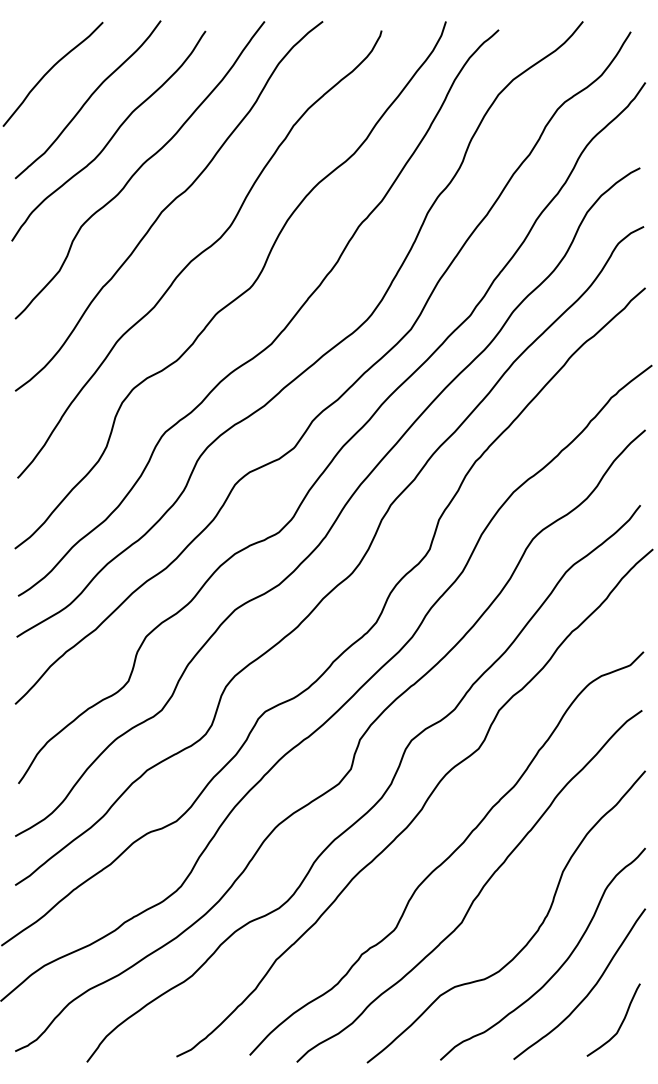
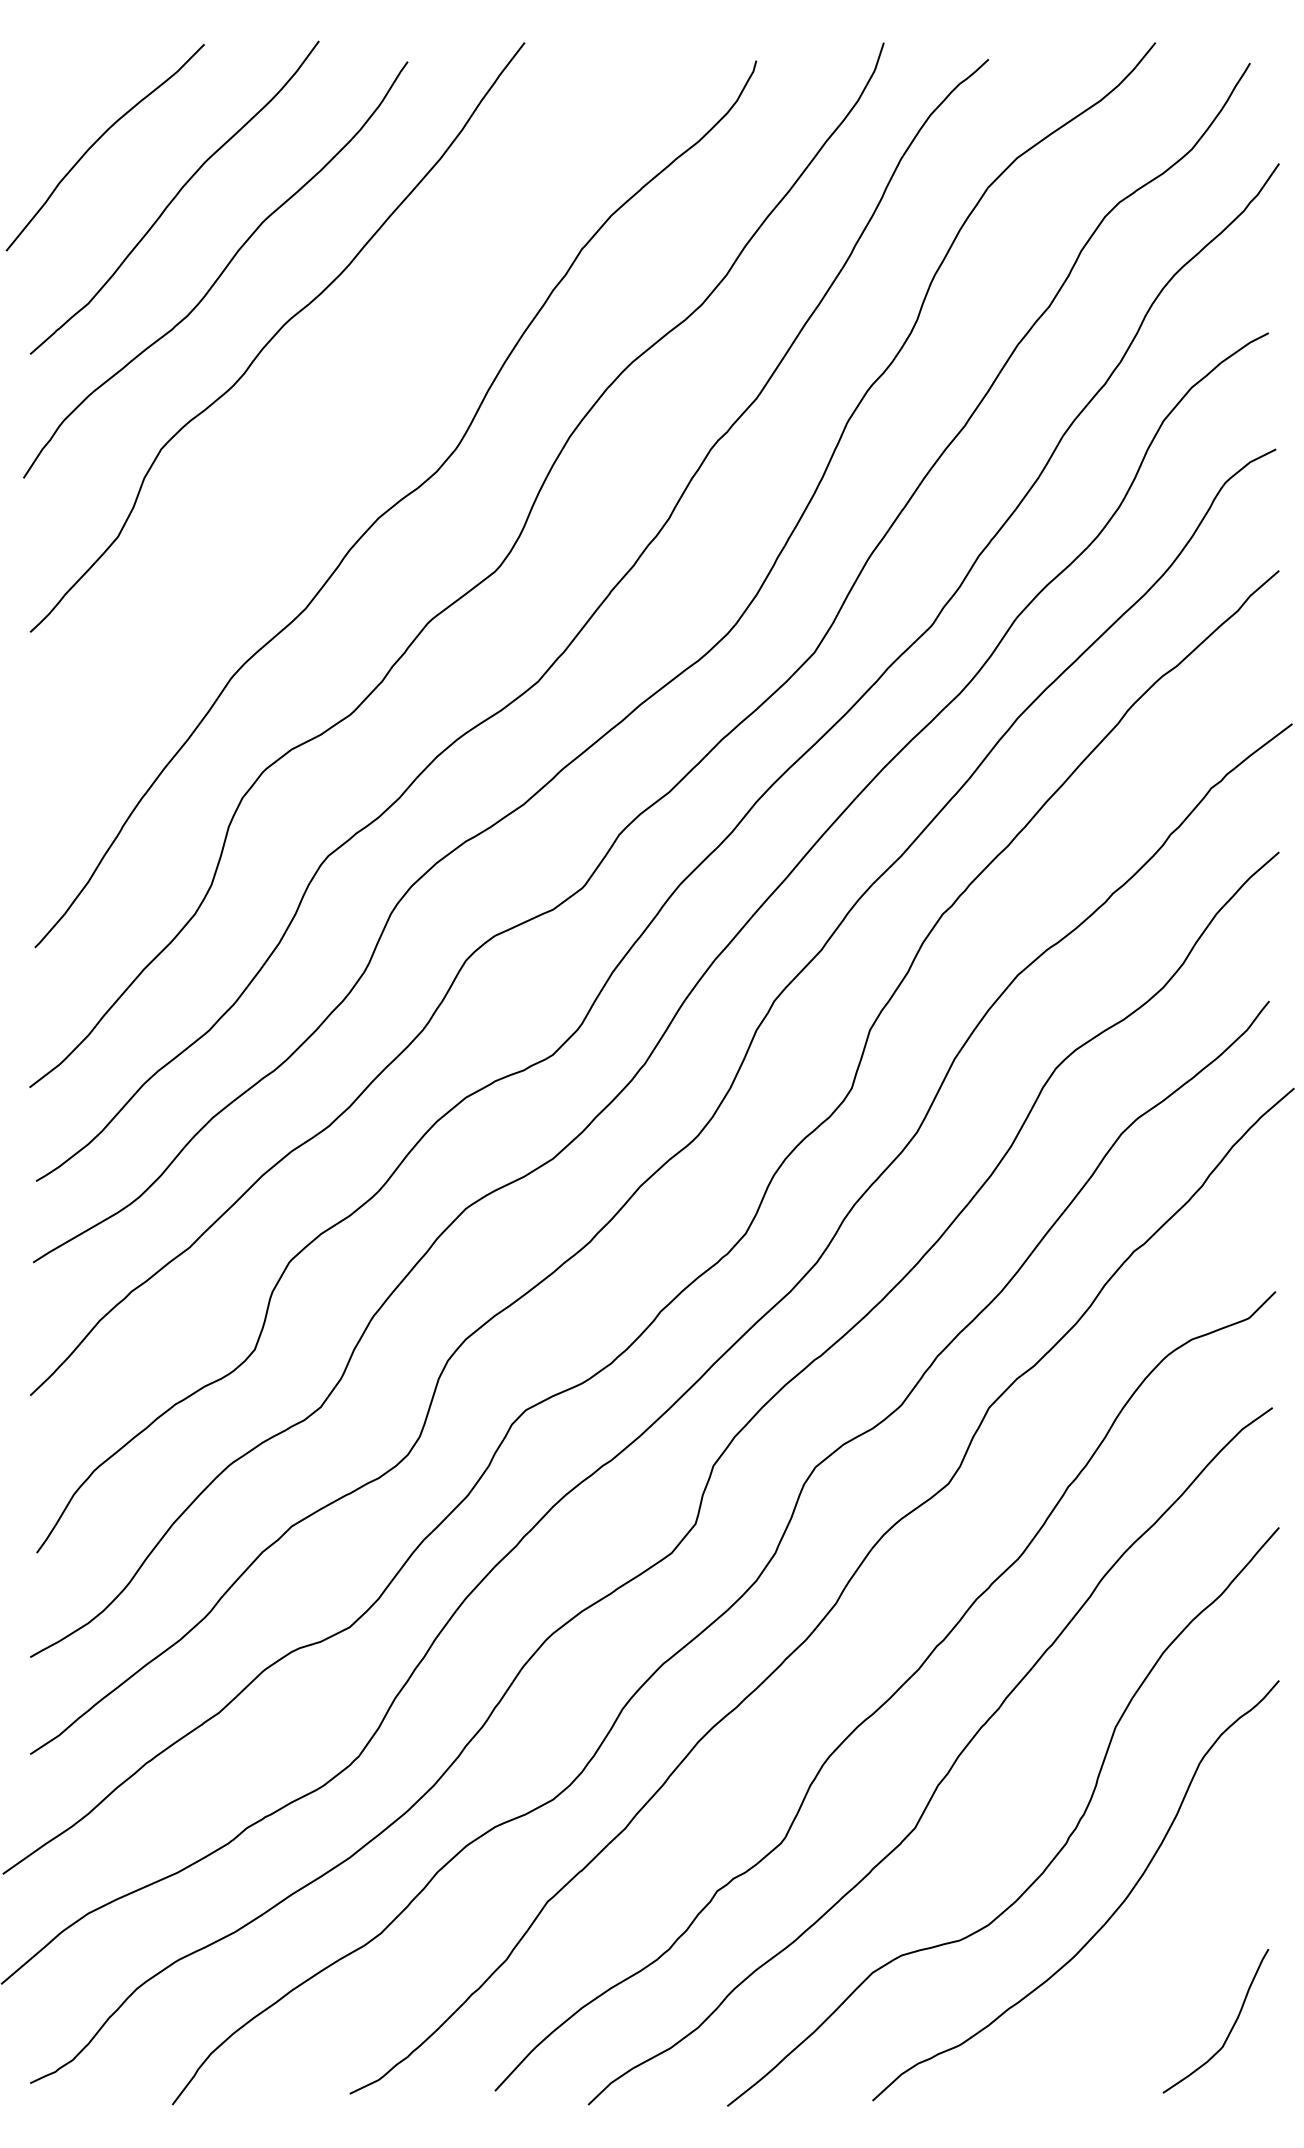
curve: (168, 206) -> (334, 409), removed
curve: (590, 989) -> (1170, 1960), removed

